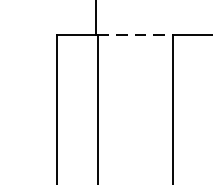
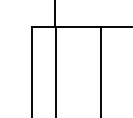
line: (135, 36) -> (78, 27), dashed -> solid

